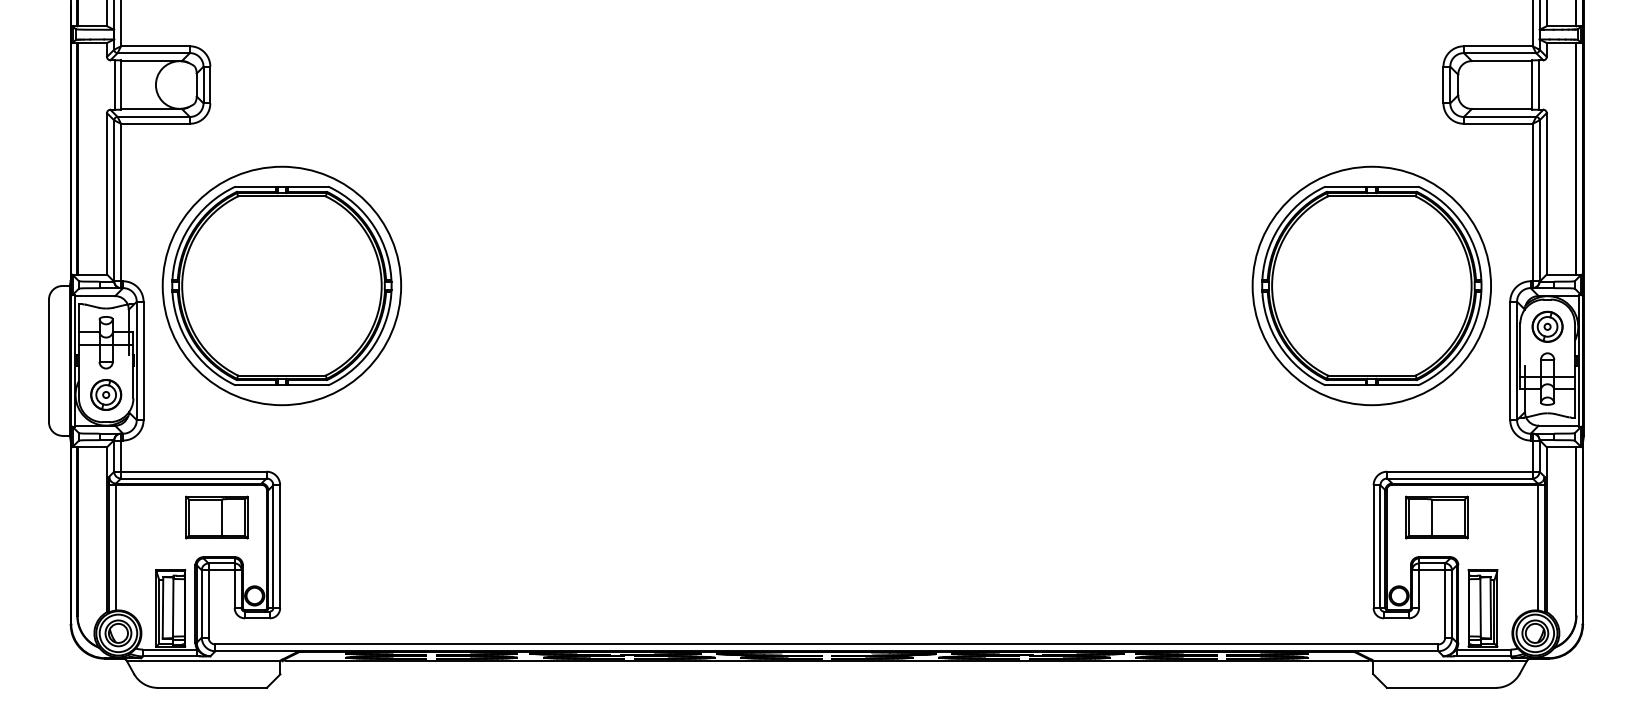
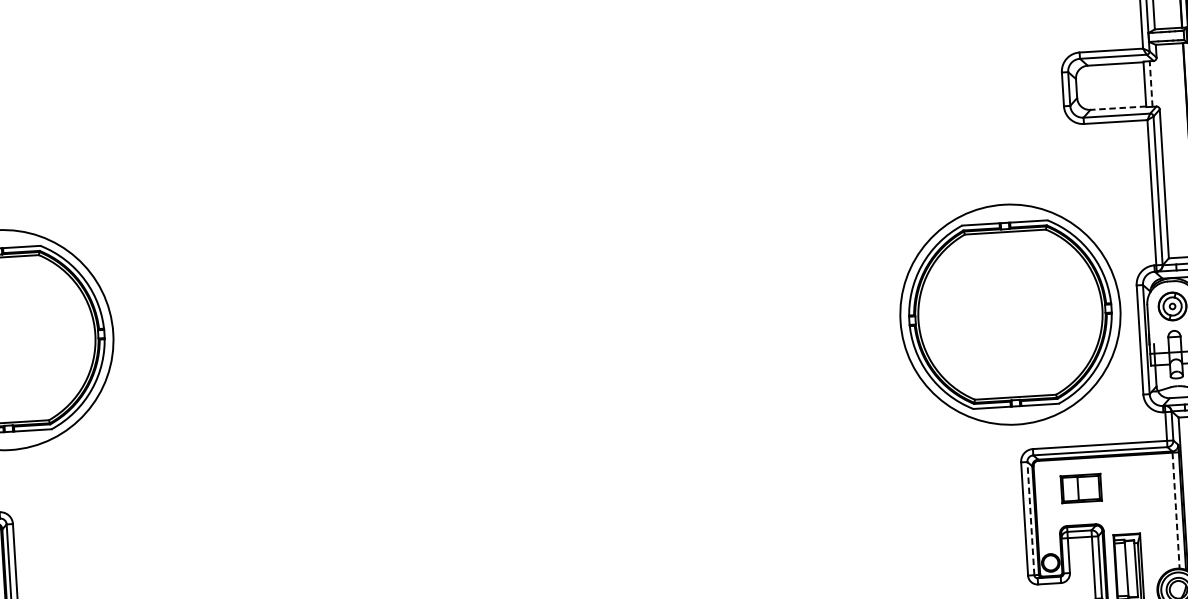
line: (1539, 85) -> (1151, 84), solid -> dashed
line: (1501, 109) -> (1117, 108), solid -> dashed
part: (1371, 285) -> (1010, 314), moved
part: (1436, 517) -> (1080, 488), size x0.7
line: (1380, 546) -> (1030, 518), solid -> dashed
line: (1537, 547) -> (1175, 510), solid -> dashed

